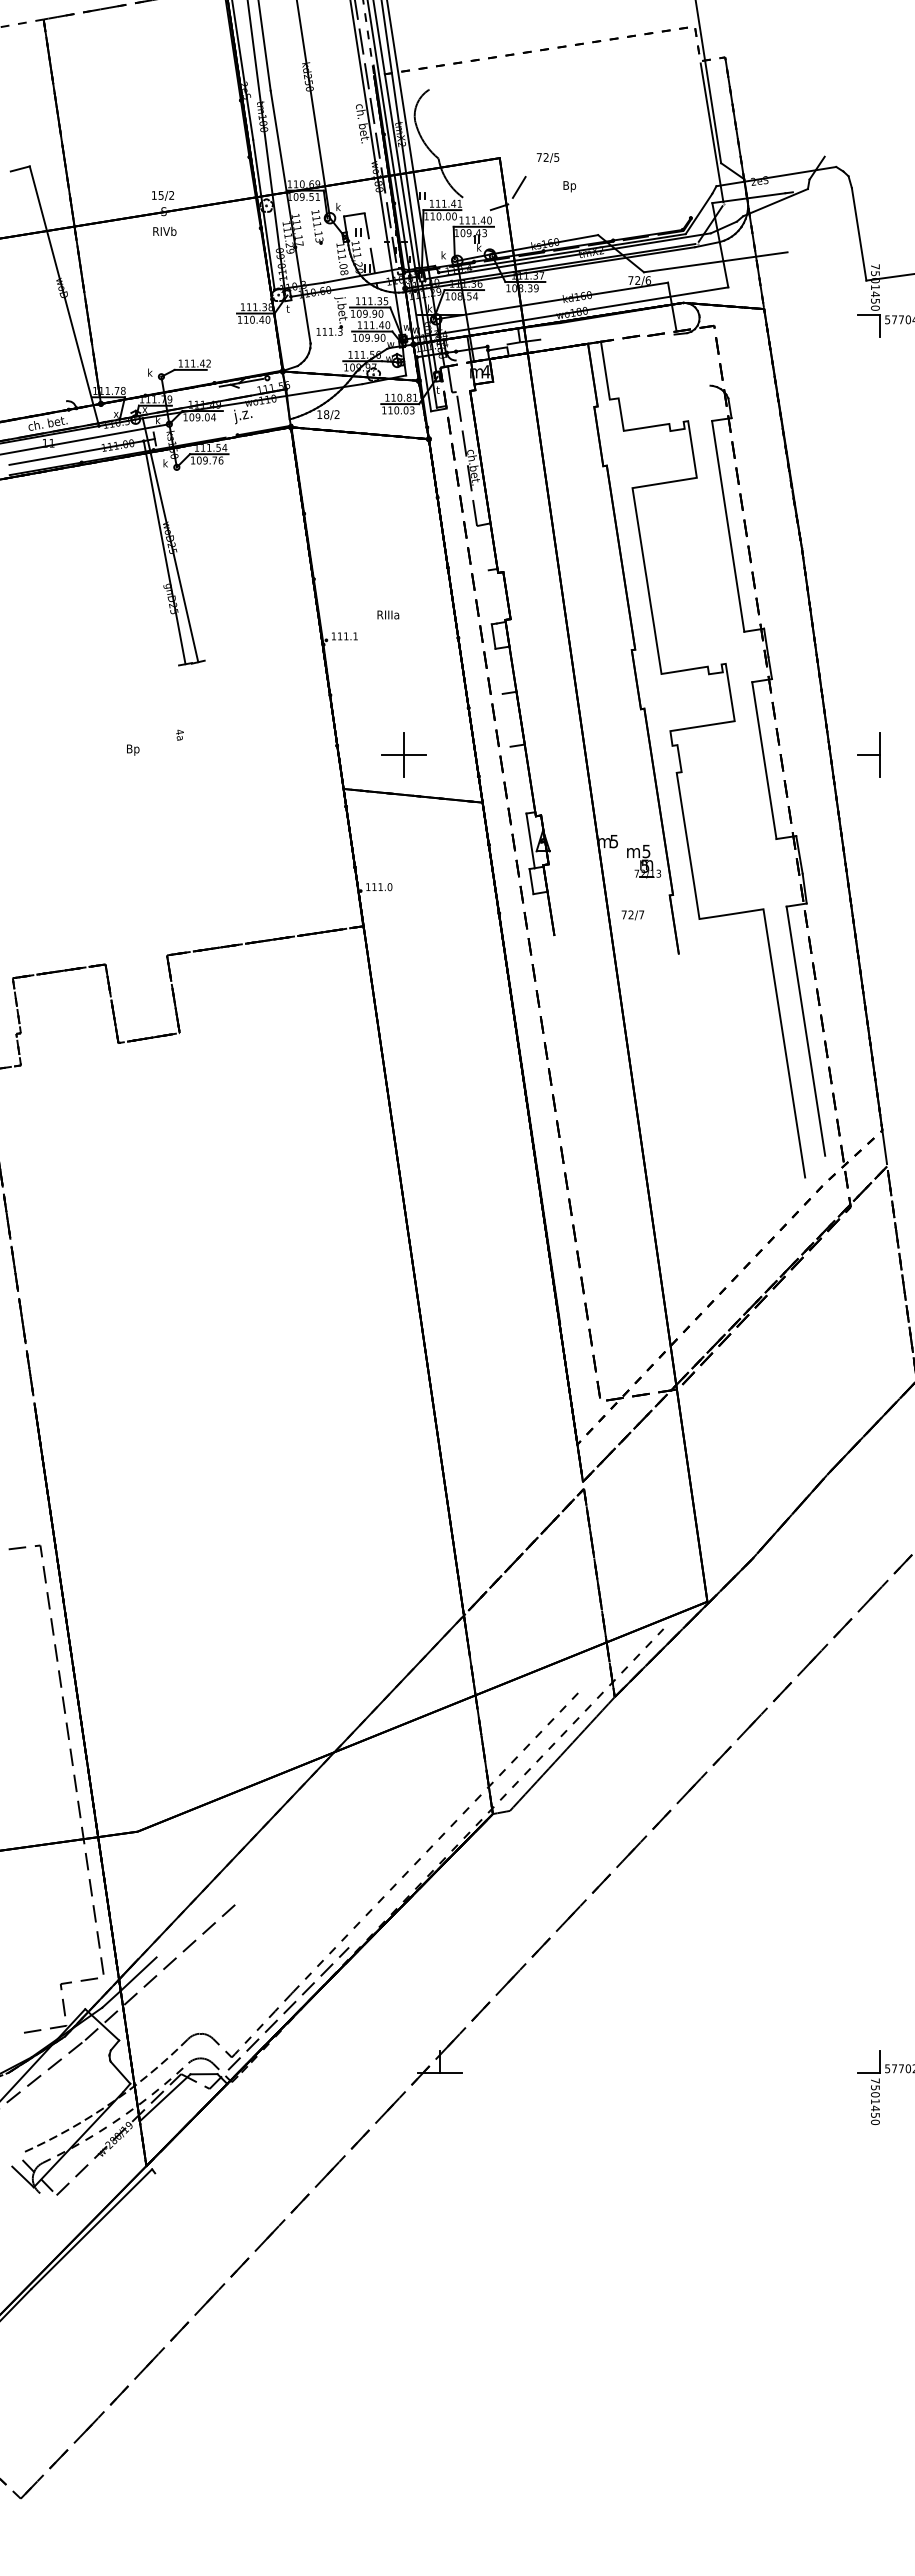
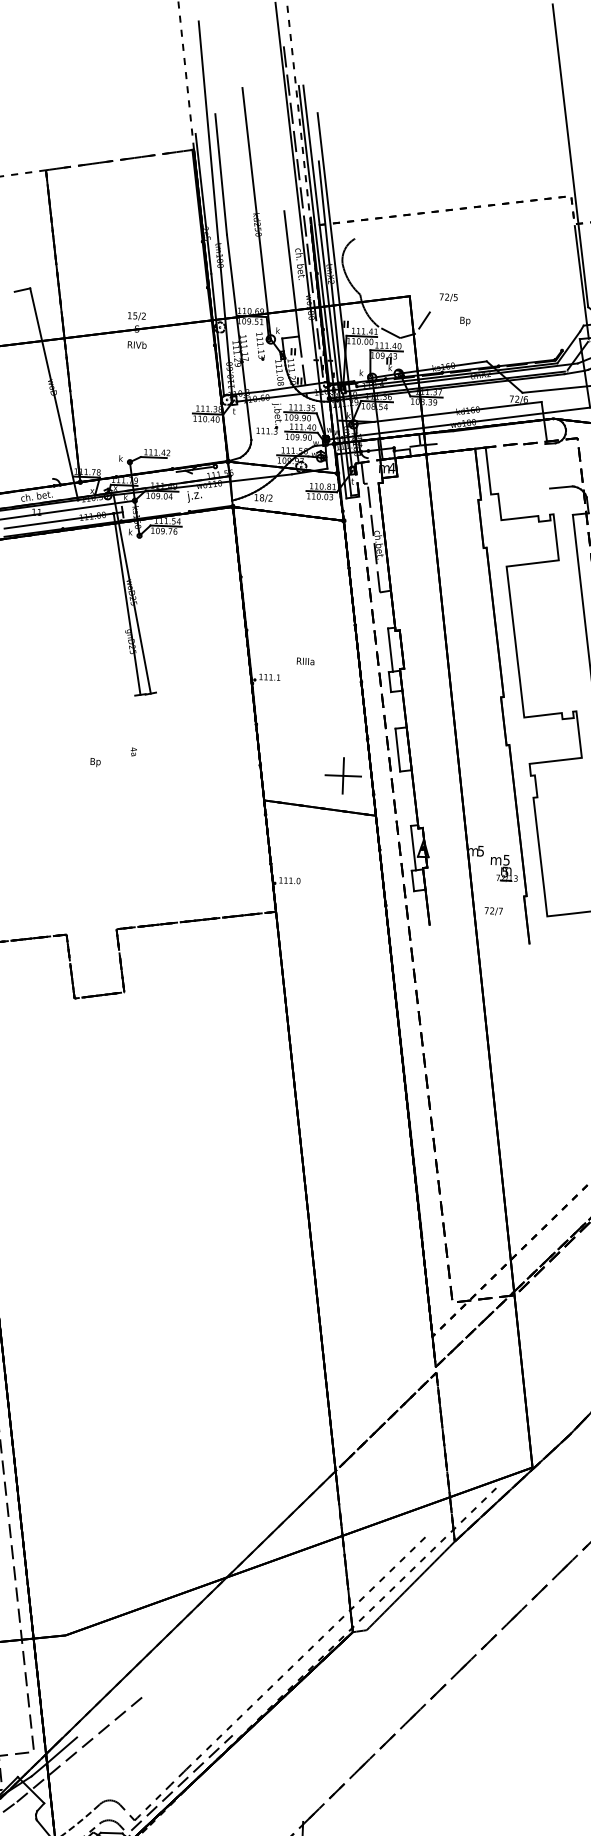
line: (352, 135) -> (291, 273), added
line: (476, 203) -> (389, 332), added
line: (696, 387) -> (561, 487), added
line: (492, 596) -> (390, 649), added
line: (506, 719) -> (397, 749), added
part: (403, 754) -> (342, 775), moved

